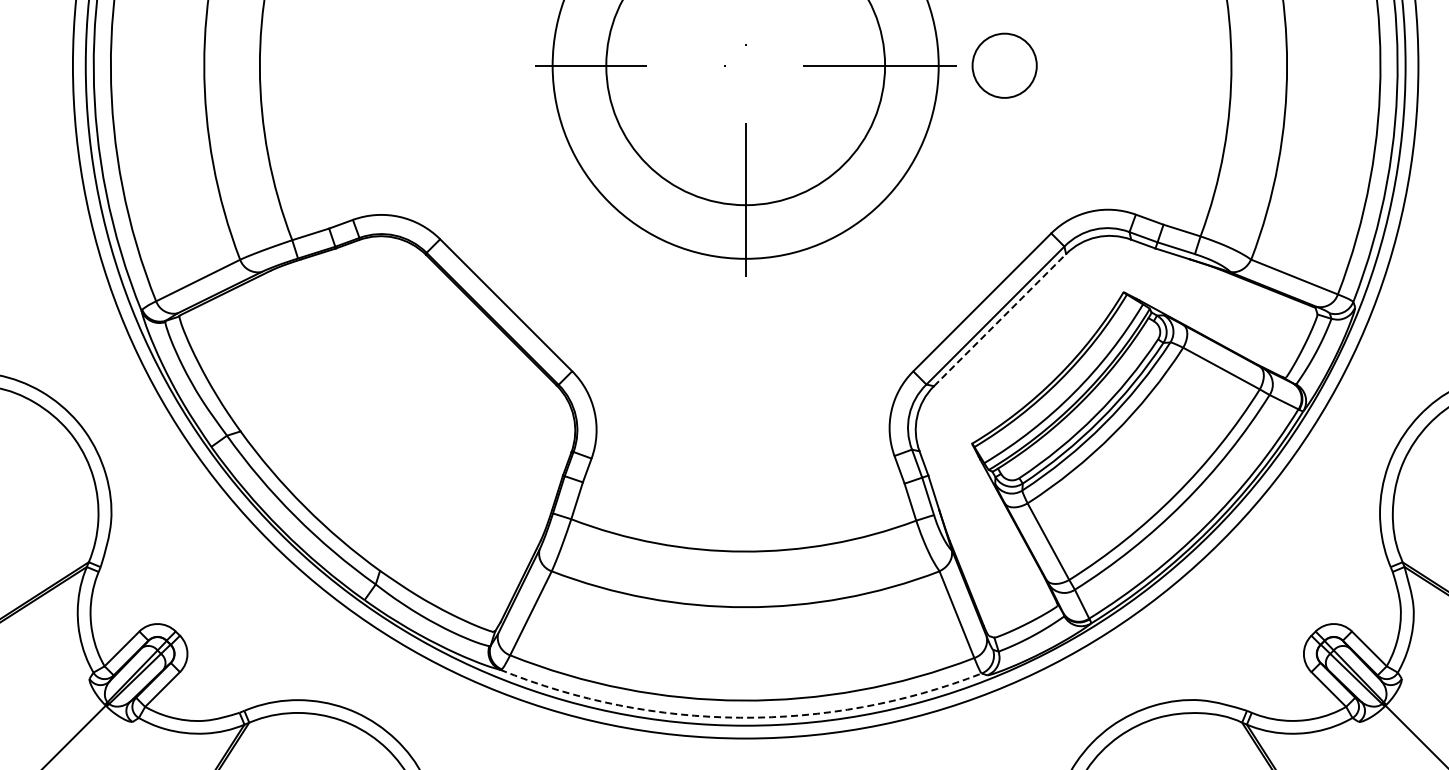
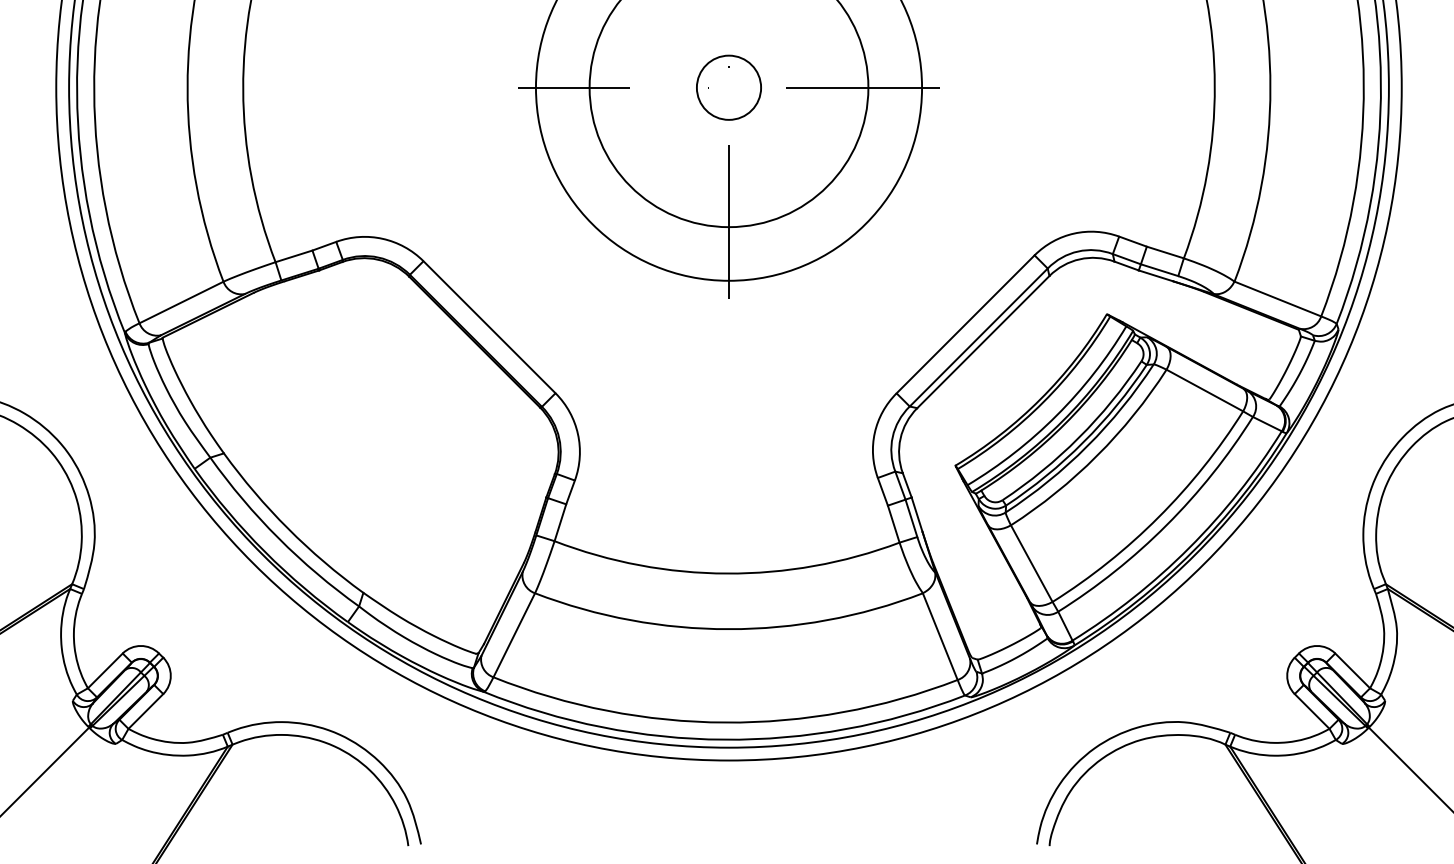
circle: (1004, 65) -> (728, 87), moved
line: (1000, 319) -> (983, 341), dashed -> solid
arc: (740, 717) -> (723, 739), dashed -> solid

